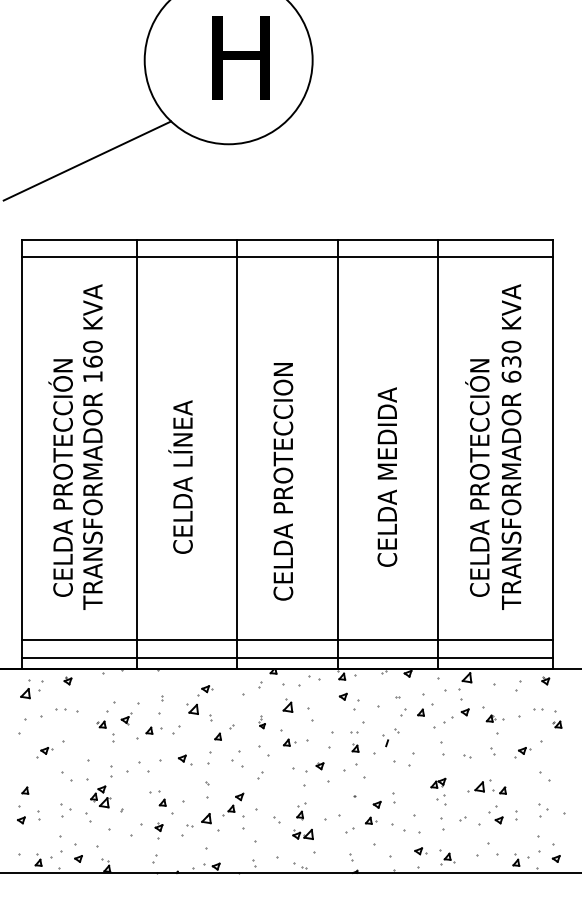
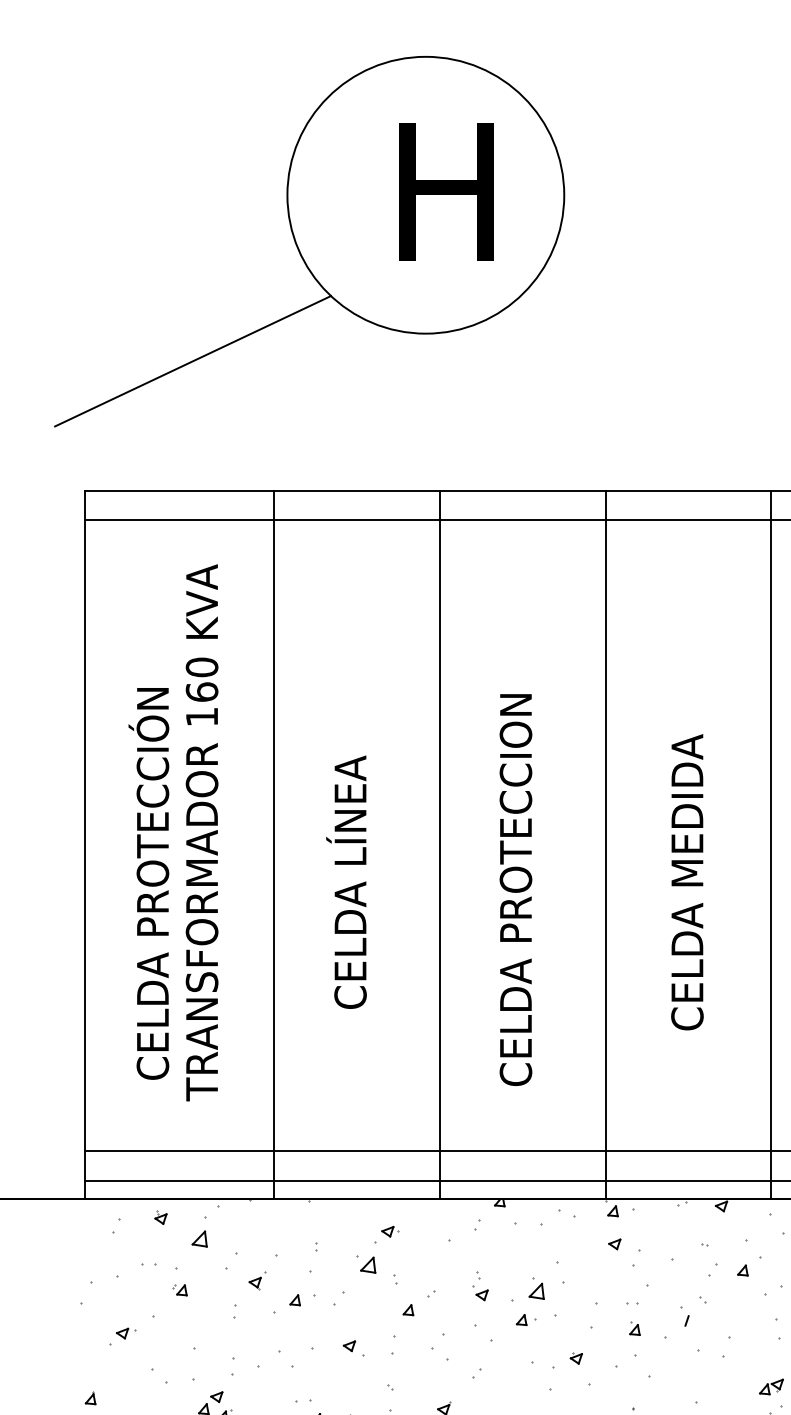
part: (25, 689) -> (199, 1232), moved
part: (287, 705) -> (535, 1288), moved
part: (261, 722) -> (479, 1286), size x1.43
part: (101, 724) -> (179, 1290), moved

